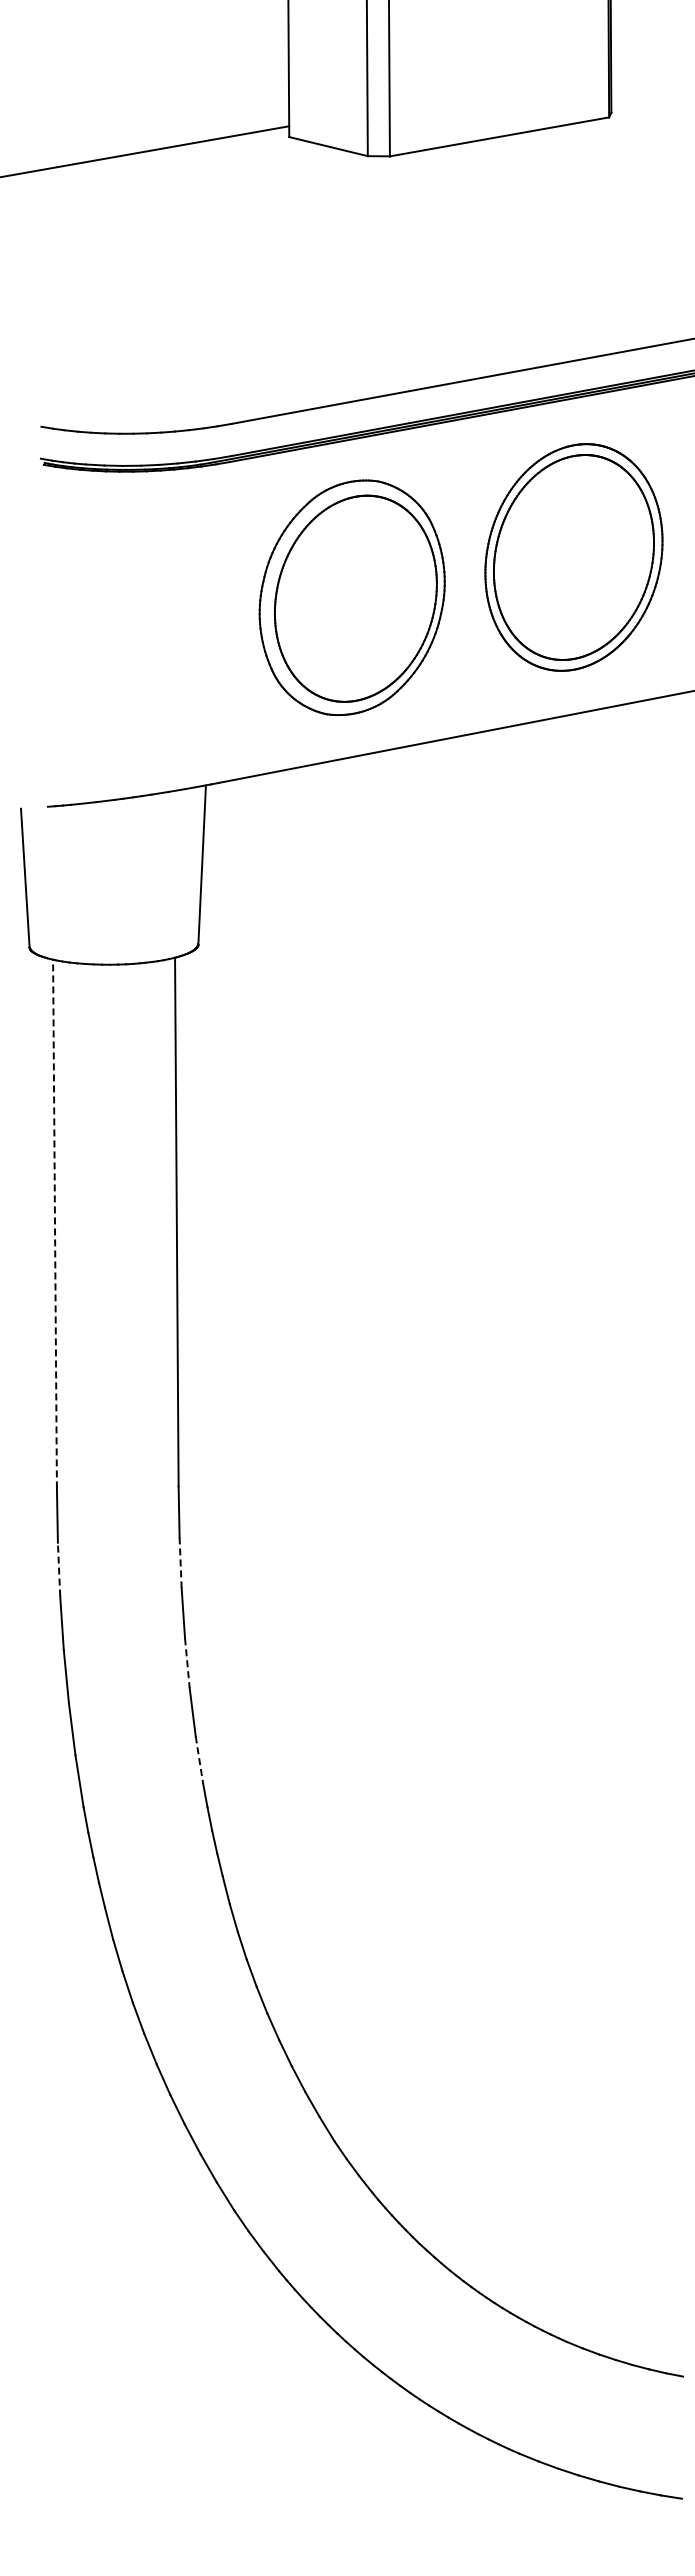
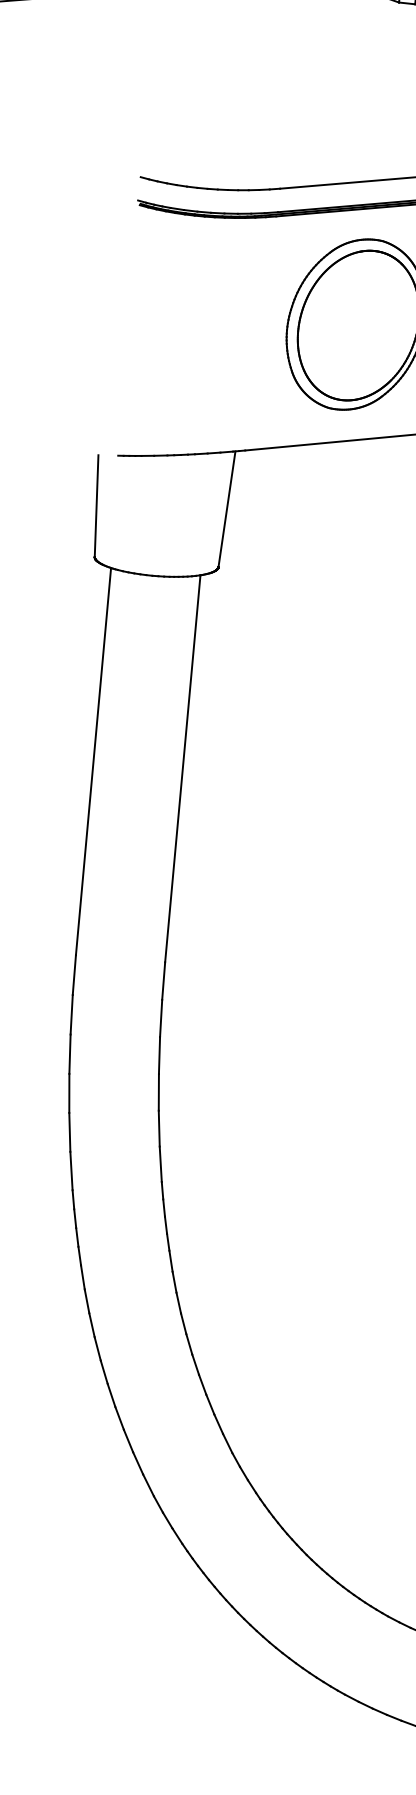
line: (55, 1223) -> (93, 761), dashed -> solid
line: (180, 1563) -> (160, 1018), dashed -> solid
line: (59, 1569) -> (72, 1014), dashed -> solid
line: (187, 1663) -> (158, 1092), dashed -> solid
line: (199, 1760) -> (160, 1164), dashed -> solid

